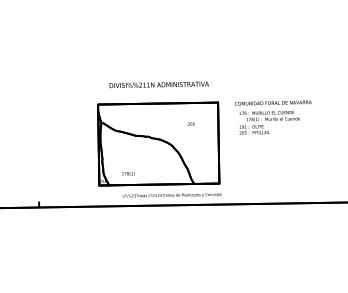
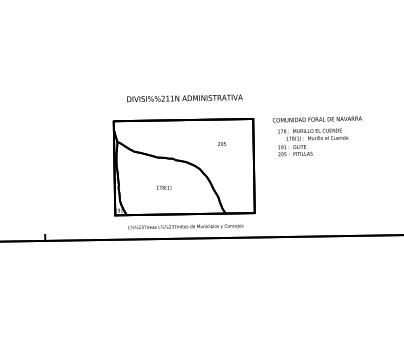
text: (127, 173) -> (163, 187), moved
text: (171, 195) -> (185, 226), moved

